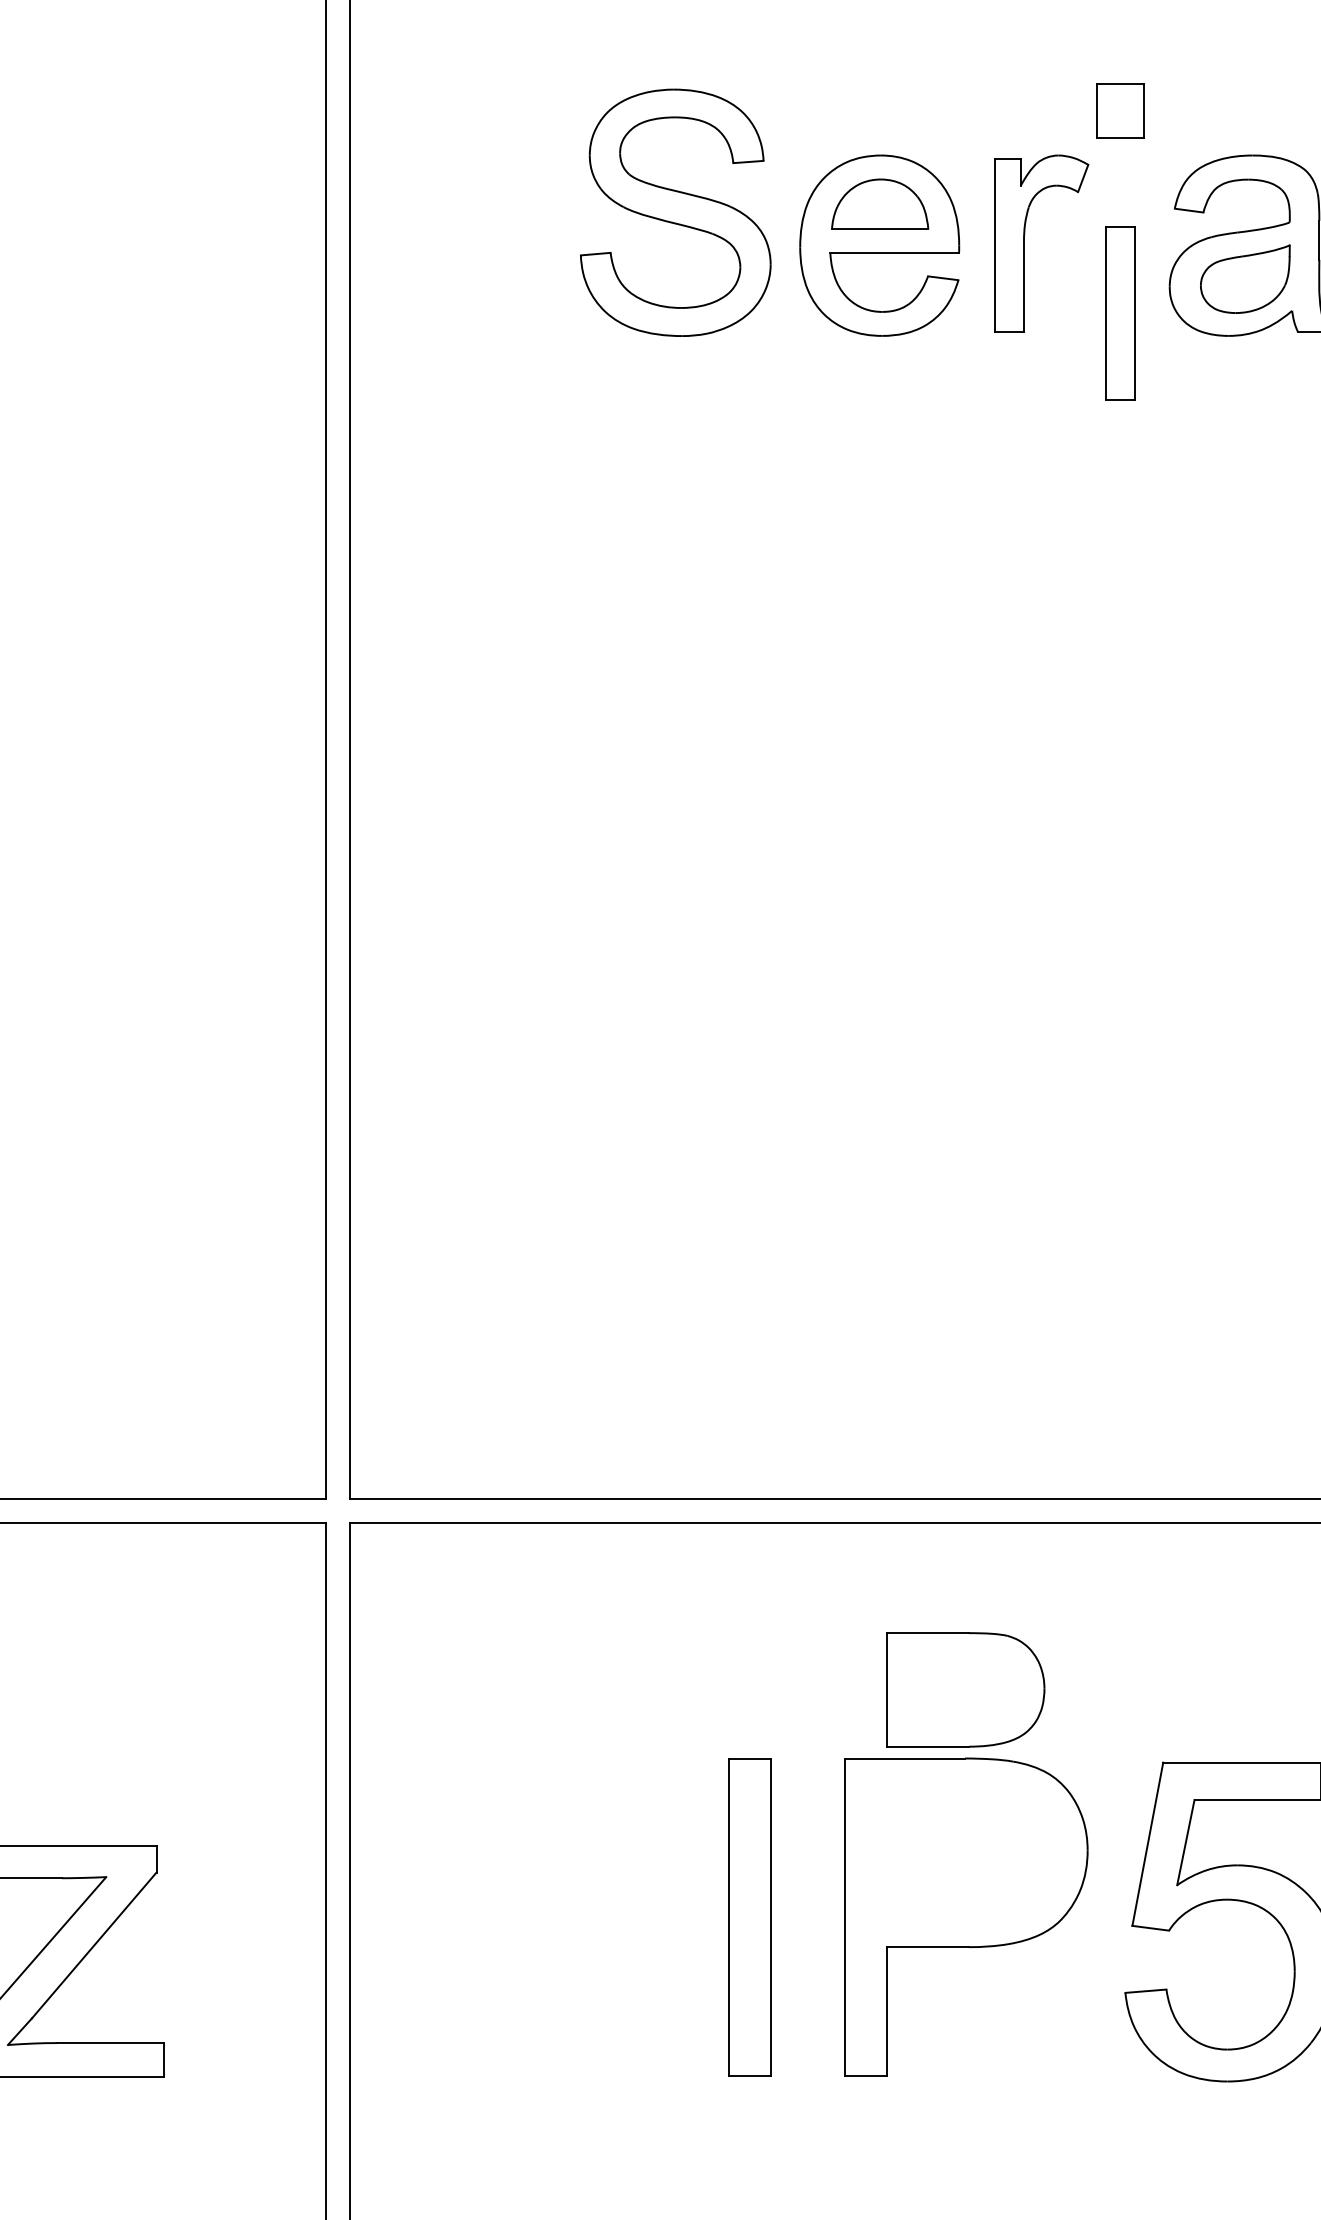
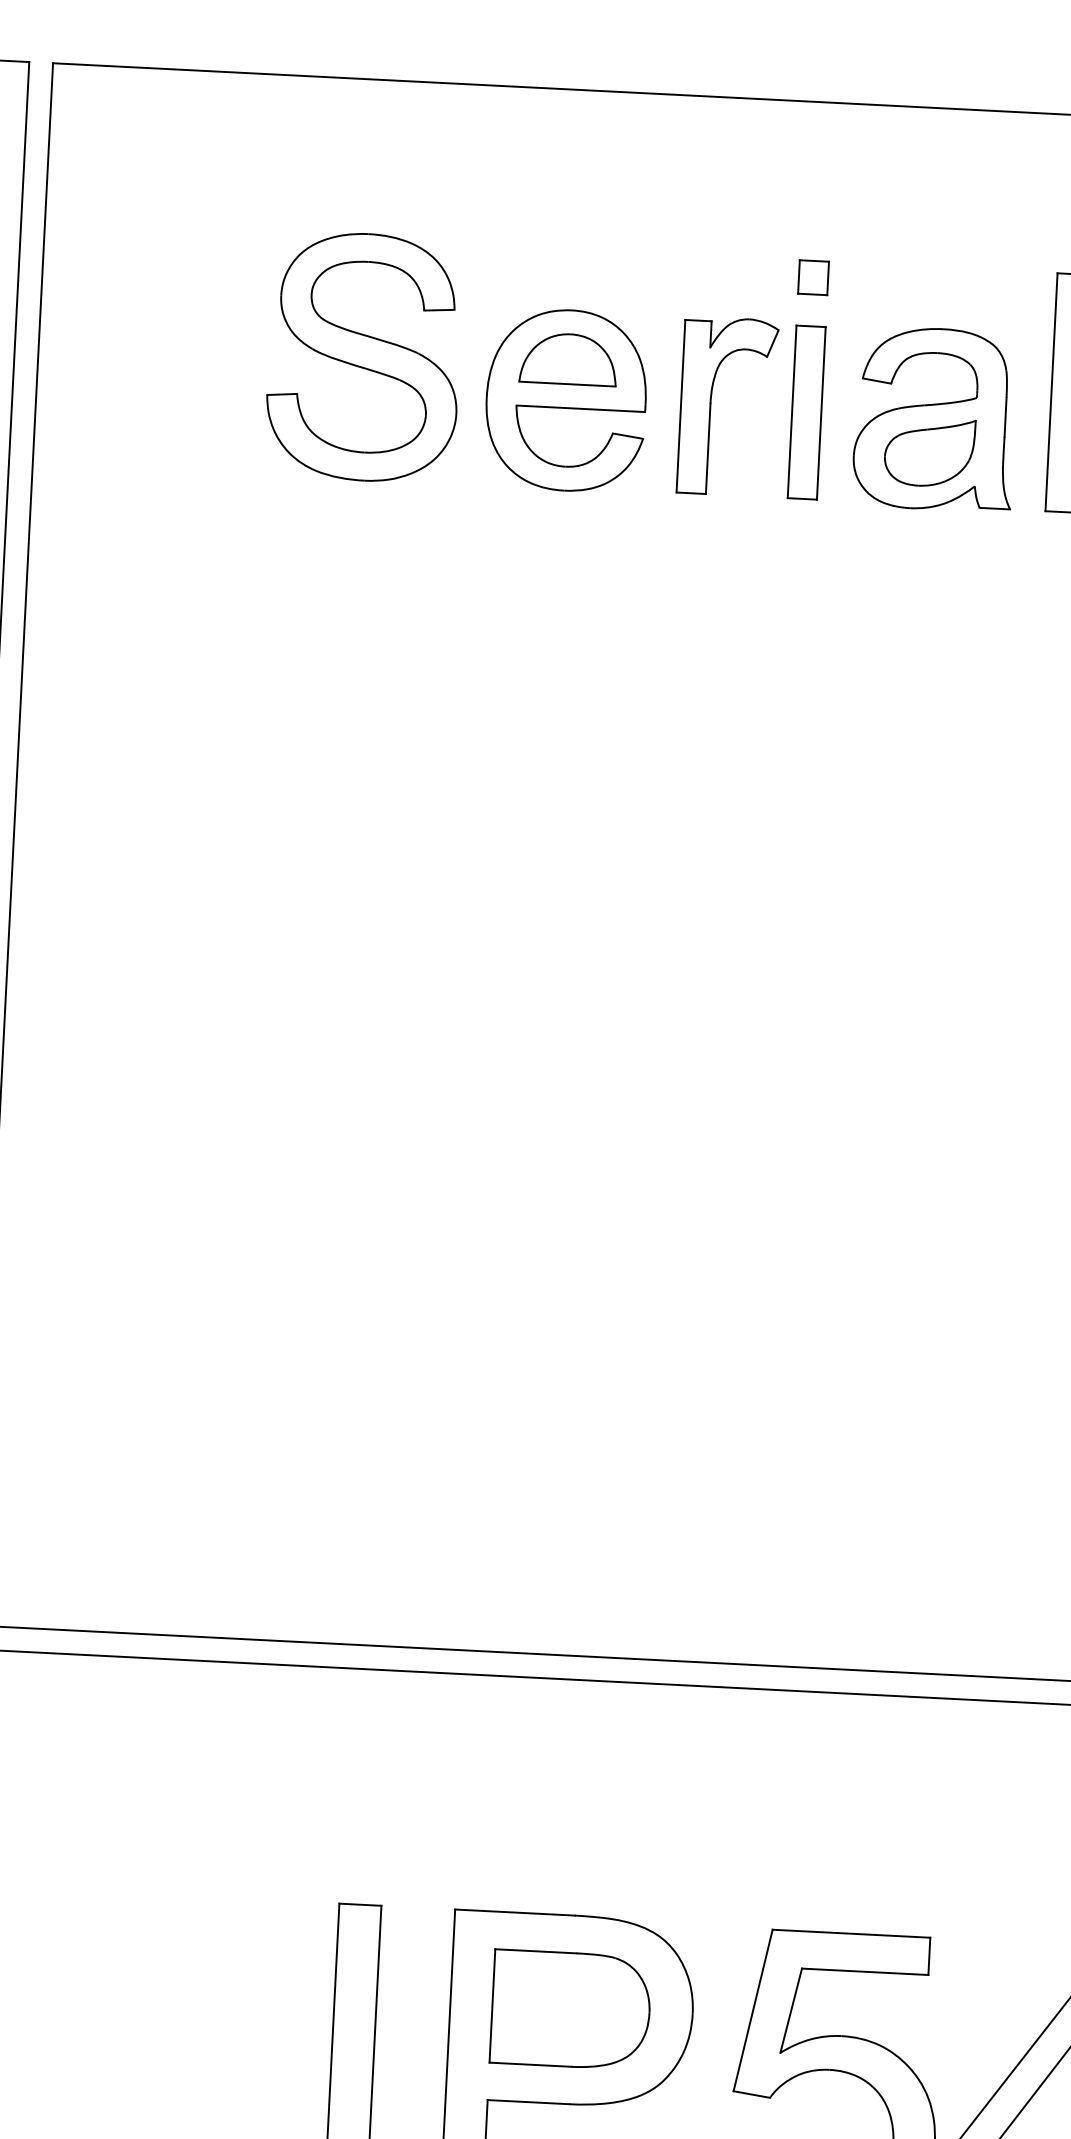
part: (1120, 110) -> (813, 277), size x0.62
part: (1120, 313) -> (806, 412), moved
part: (965, 1689) -> (570, 2009), moved

